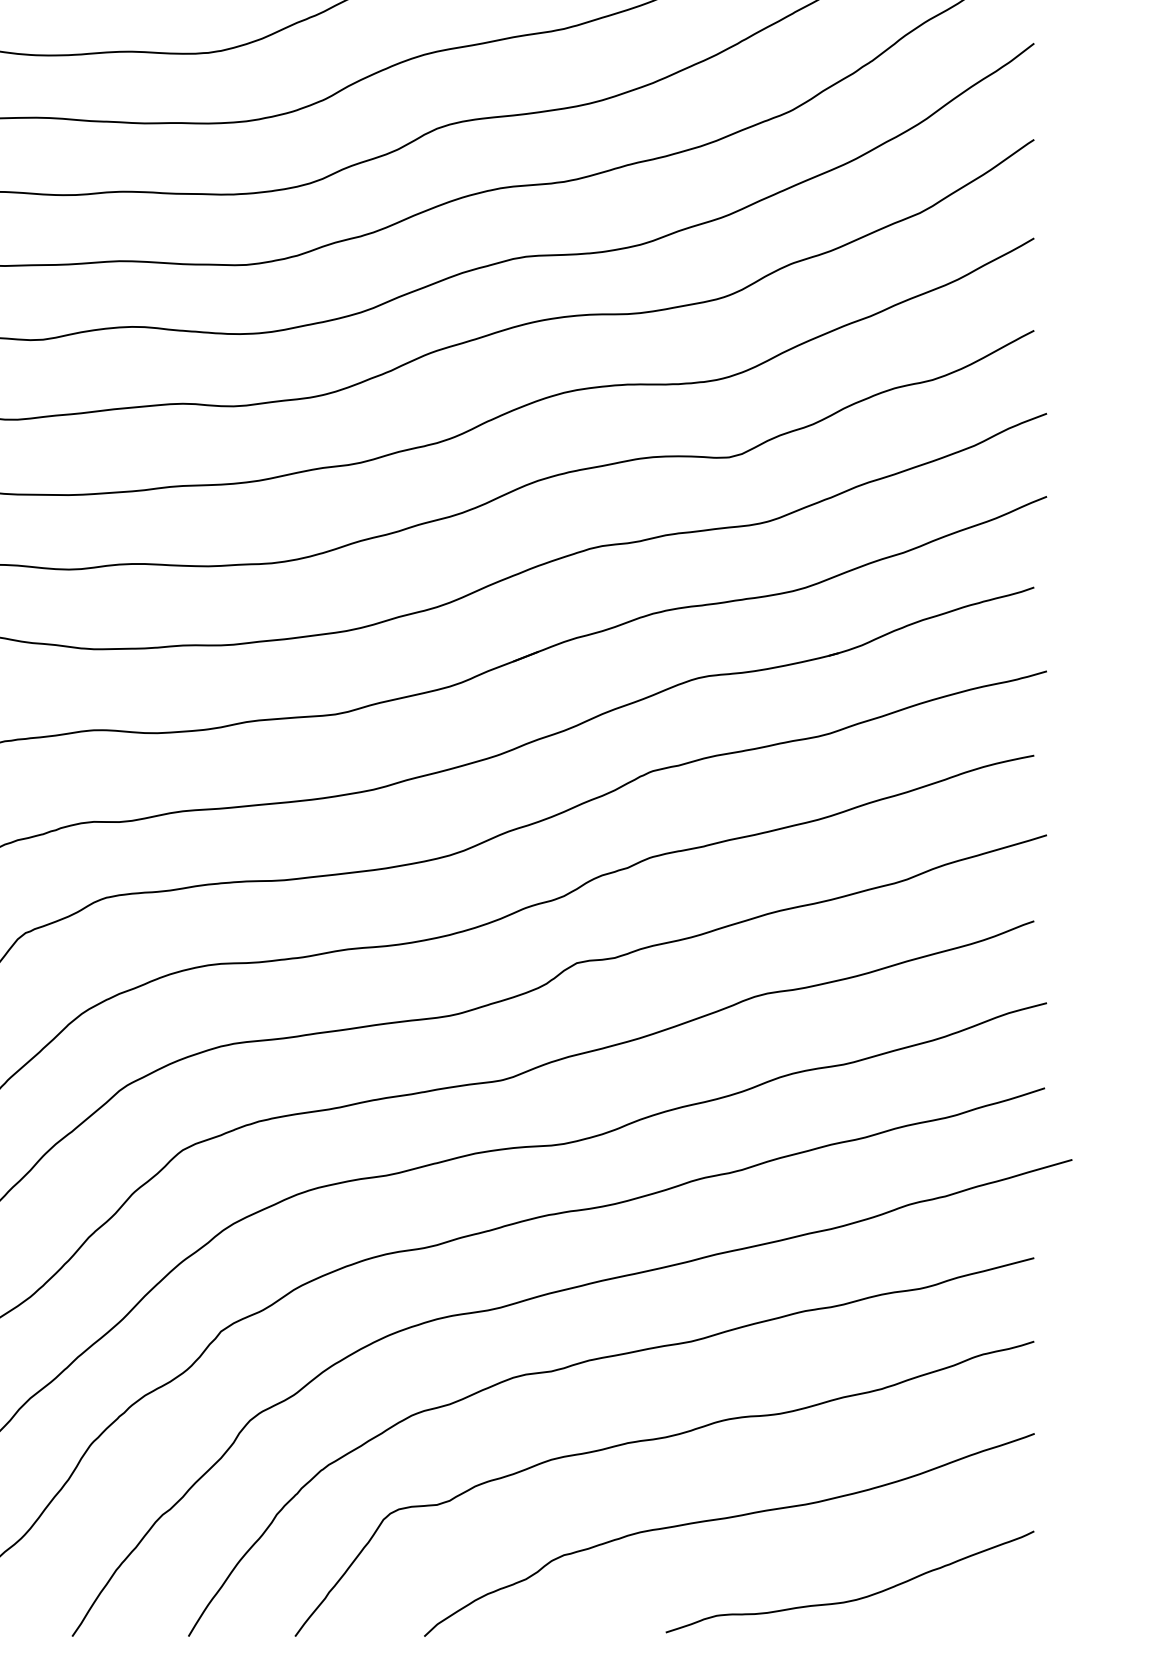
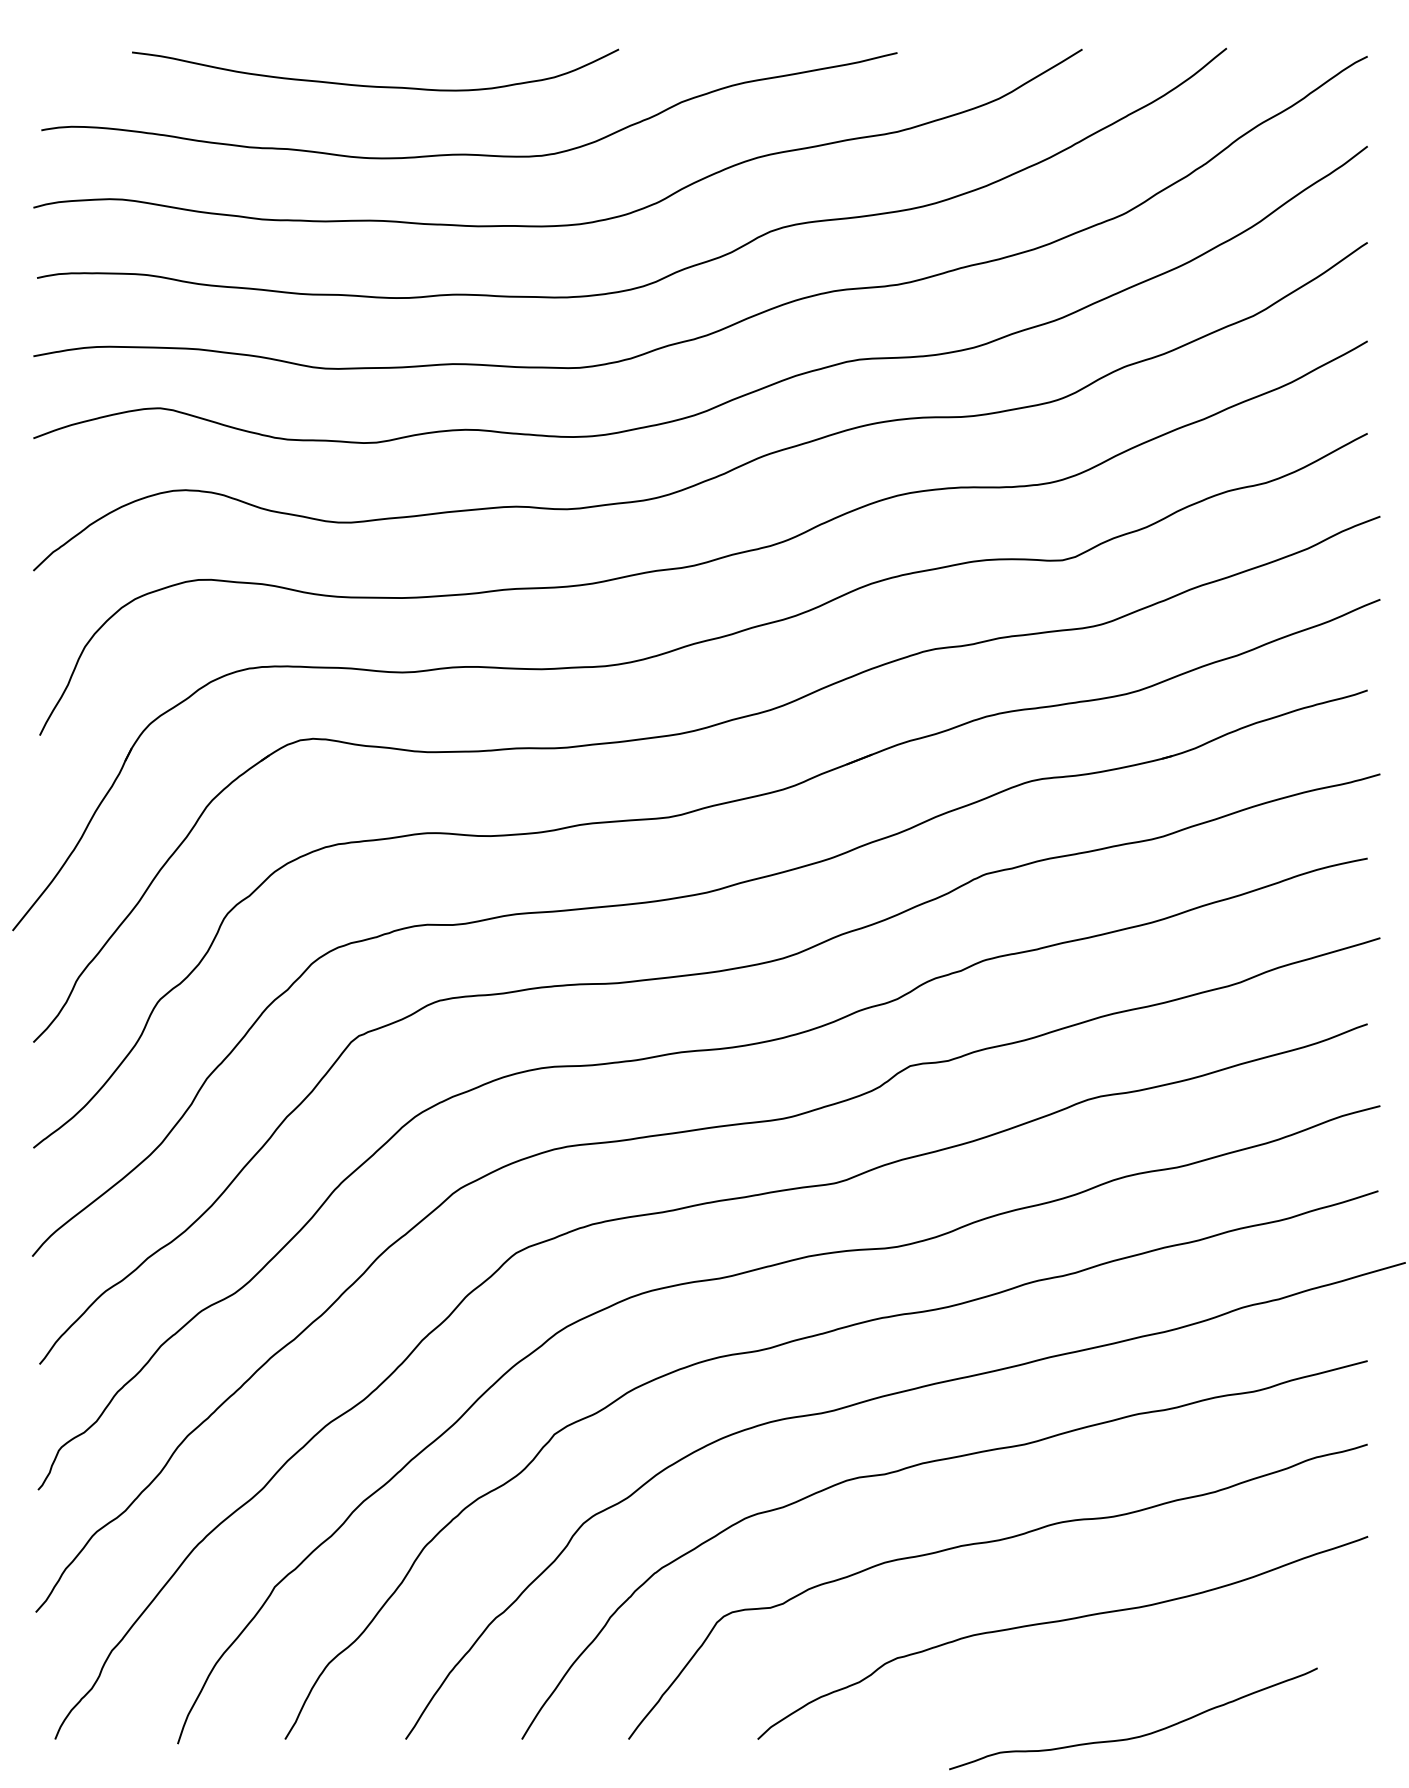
curve: (856, 1598) -> (1139, 1735), moved

